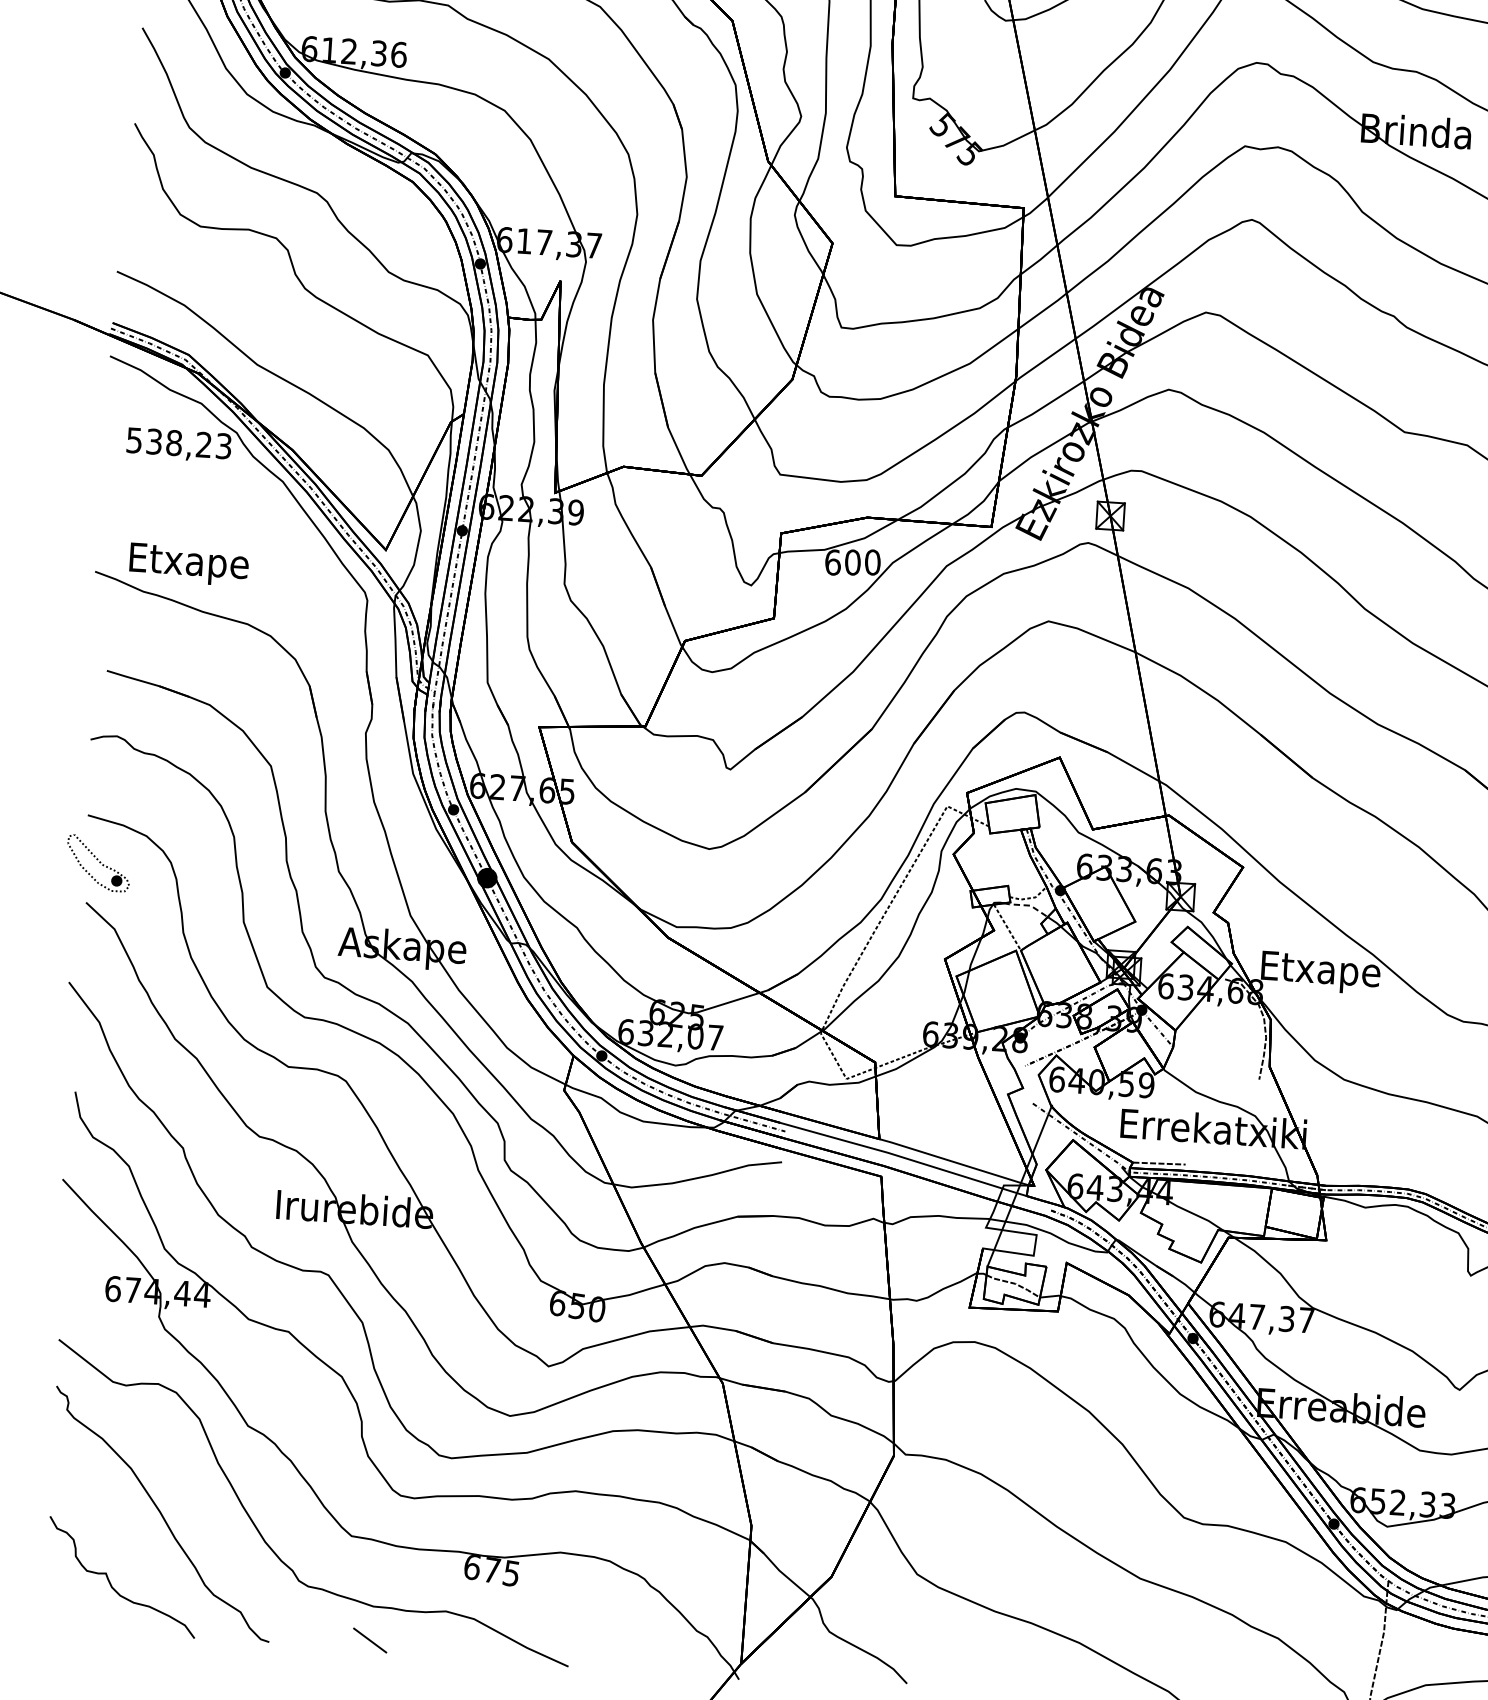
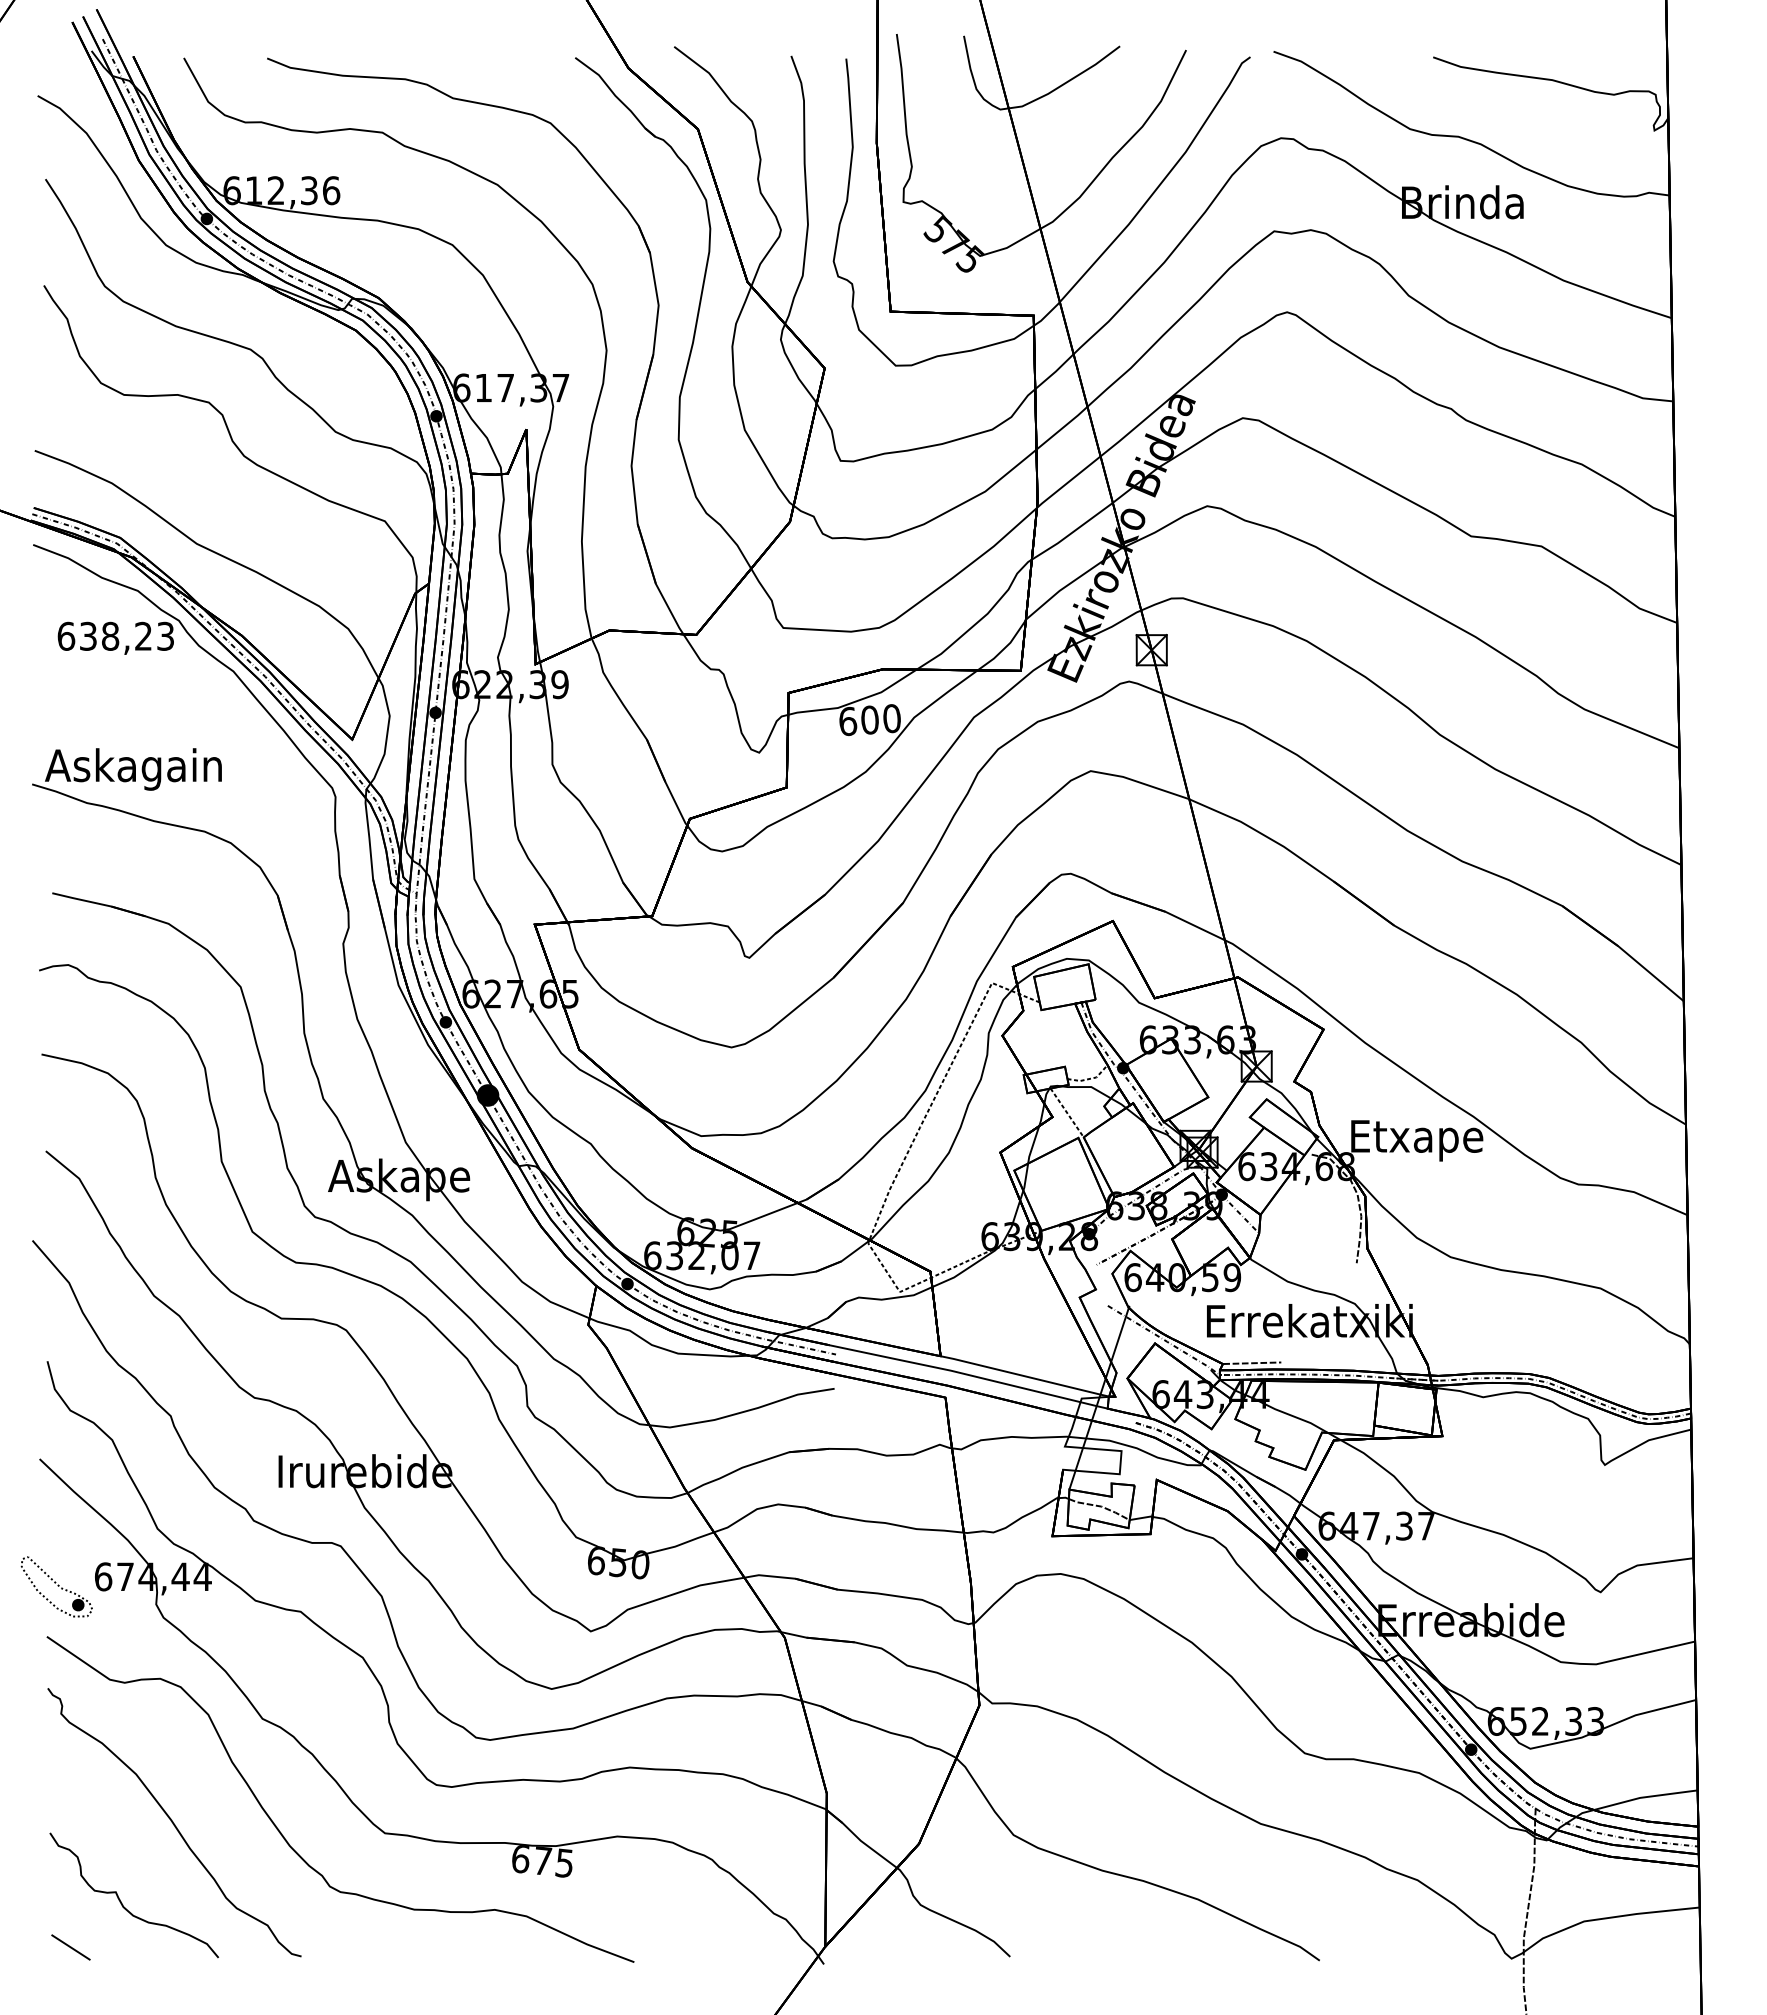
text: (134, 439) -> (66, 635), 538,23 -> 638,23
text: (187, 564) -> (133, 769), Etxape -> Askagain
part: (98, 862) -> (56, 1586), moved
line: (1027, 905) -> (1087, 1087), dashed -> solid
line: (369, 1640) -> (70, 1947), moved

